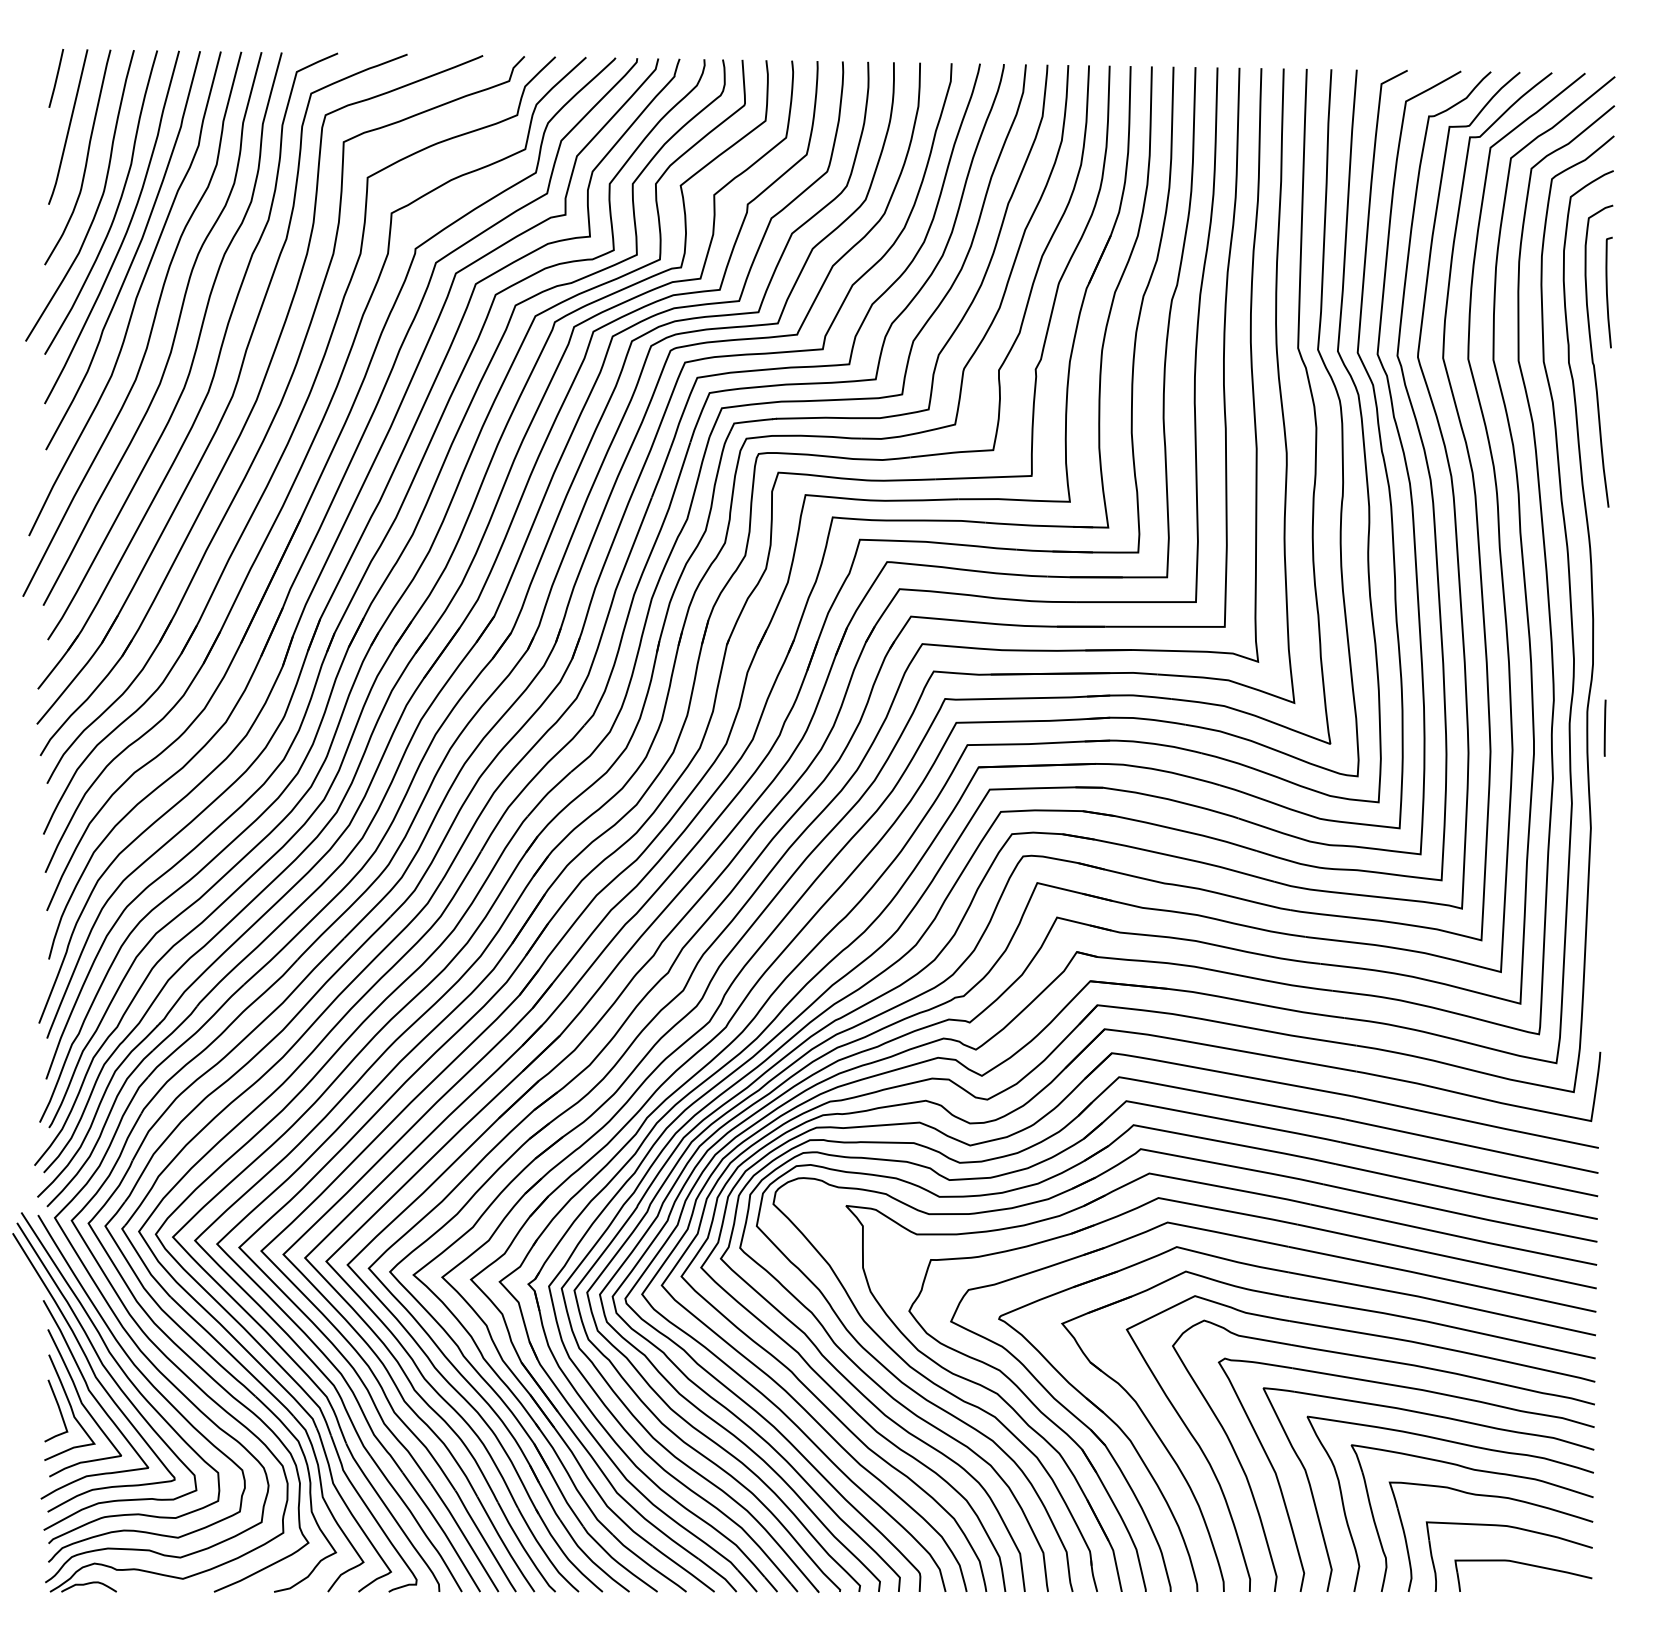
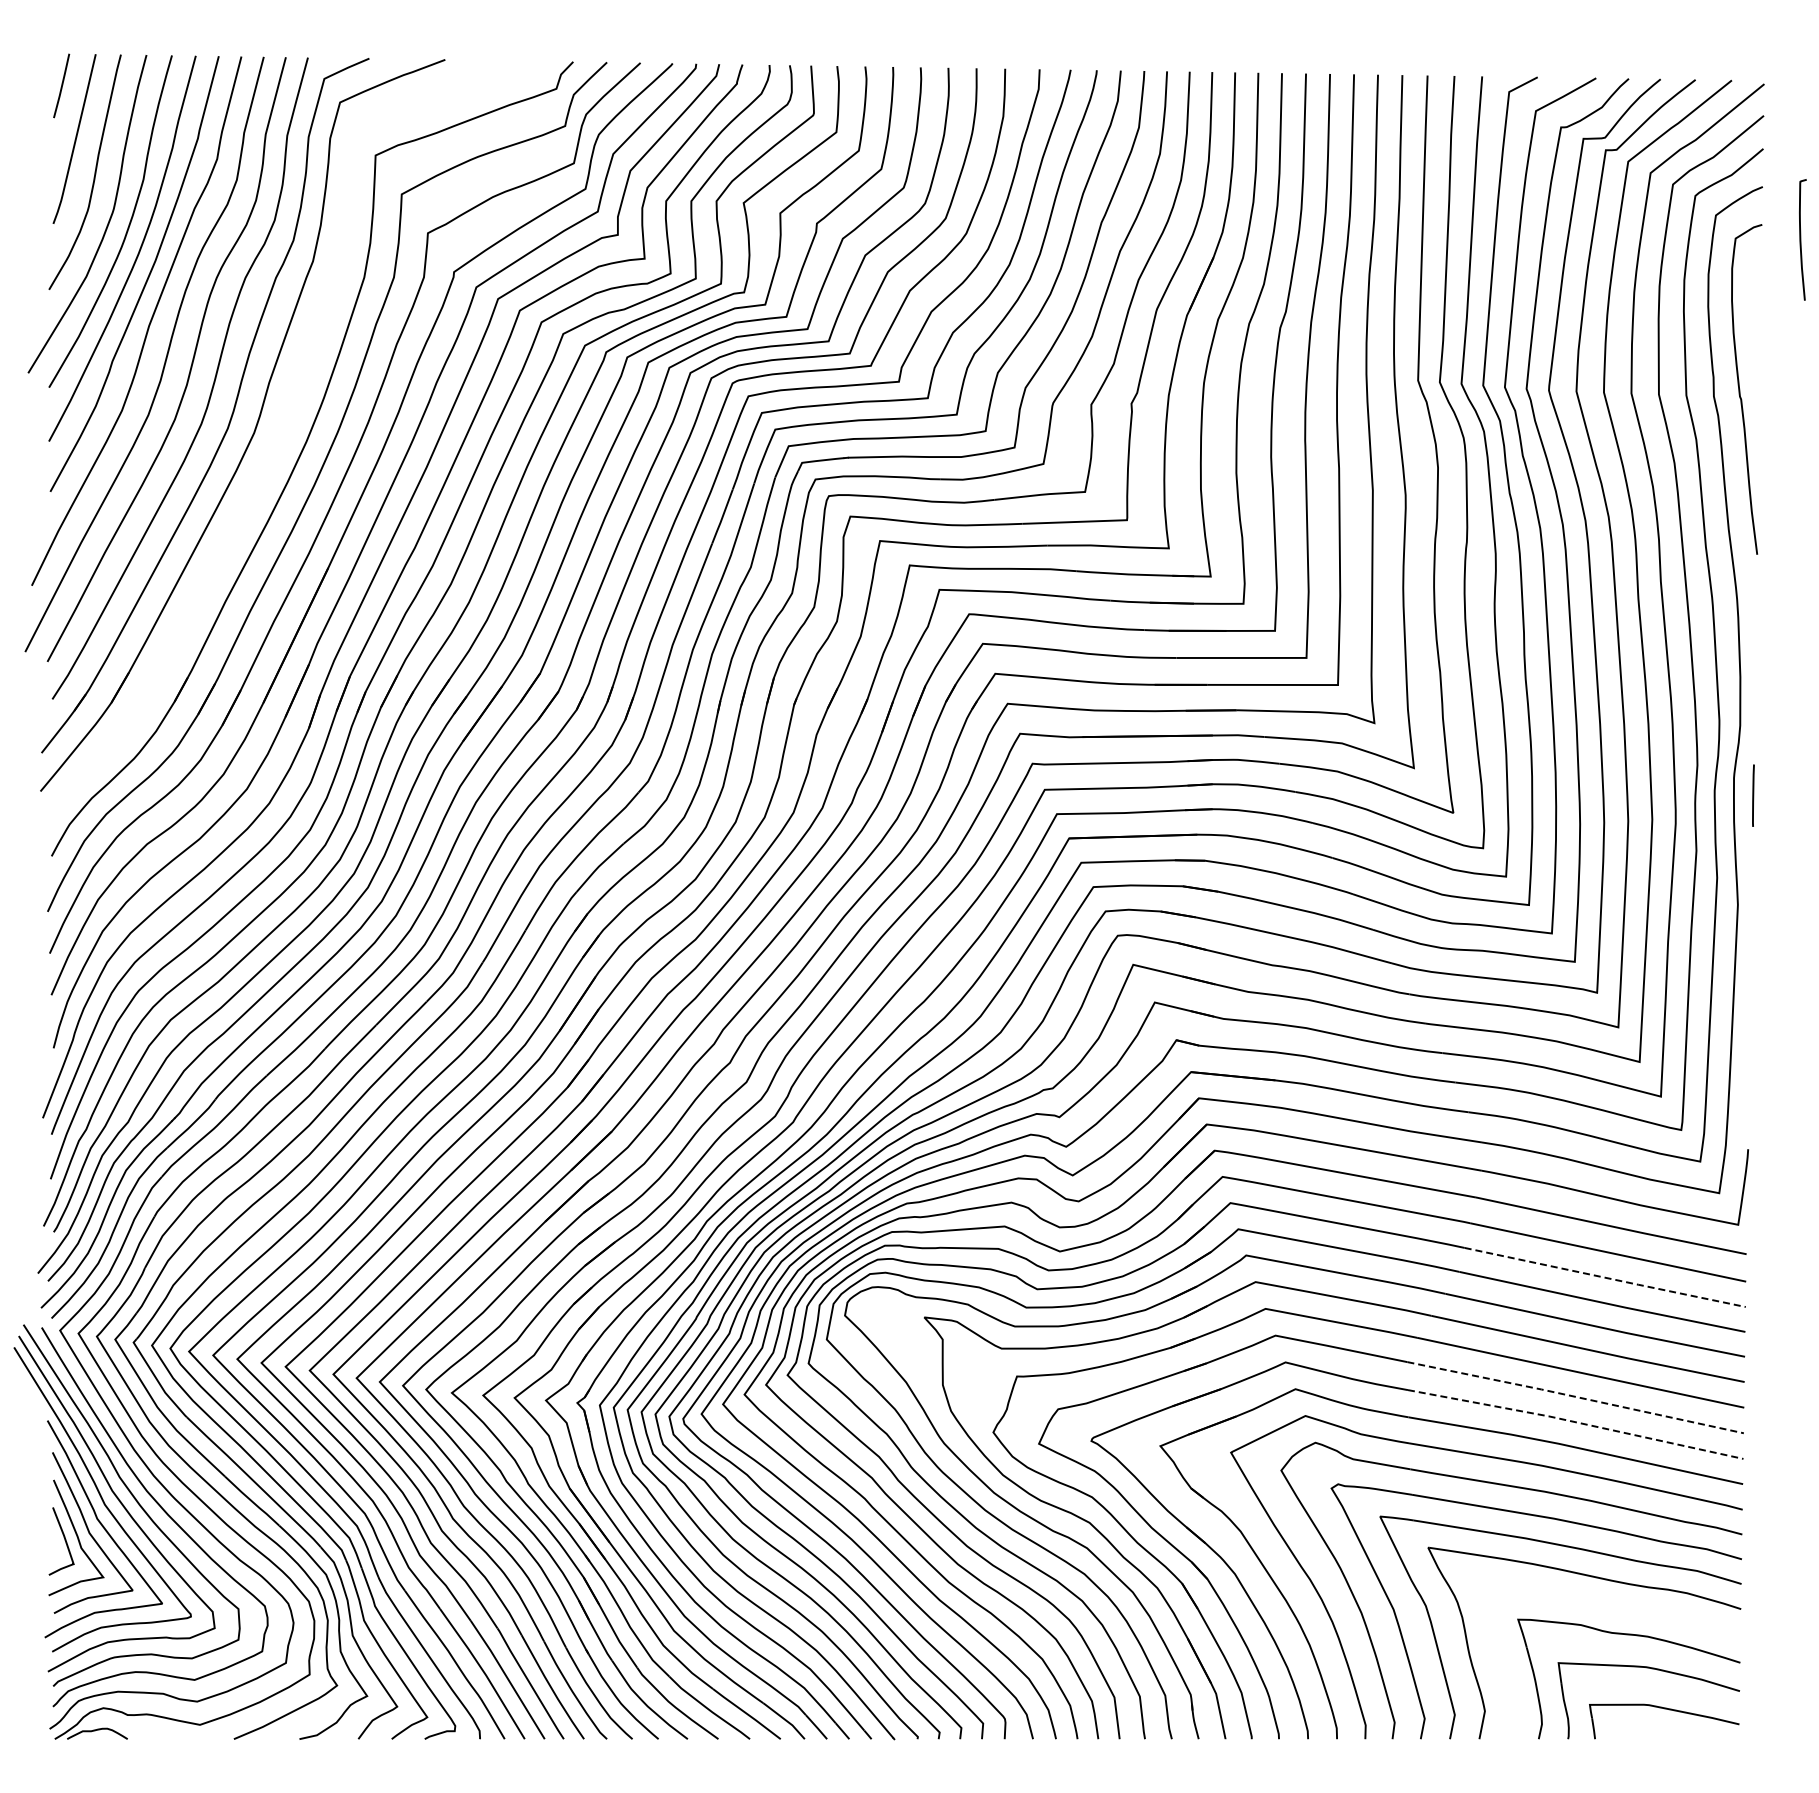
curve: (1607, 292) -> (1801, 239), moved
part: (255, 404) -> (279, 442), removed
line: (1470, 1169) -> (1606, 1277), solid -> dashed
line: (1442, 1278) -> (1575, 1396), solid -> dashed
line: (1443, 1302) -> (1576, 1422), solid -> dashed
part: (1477, 1471) -> (1613, 1607), removed

